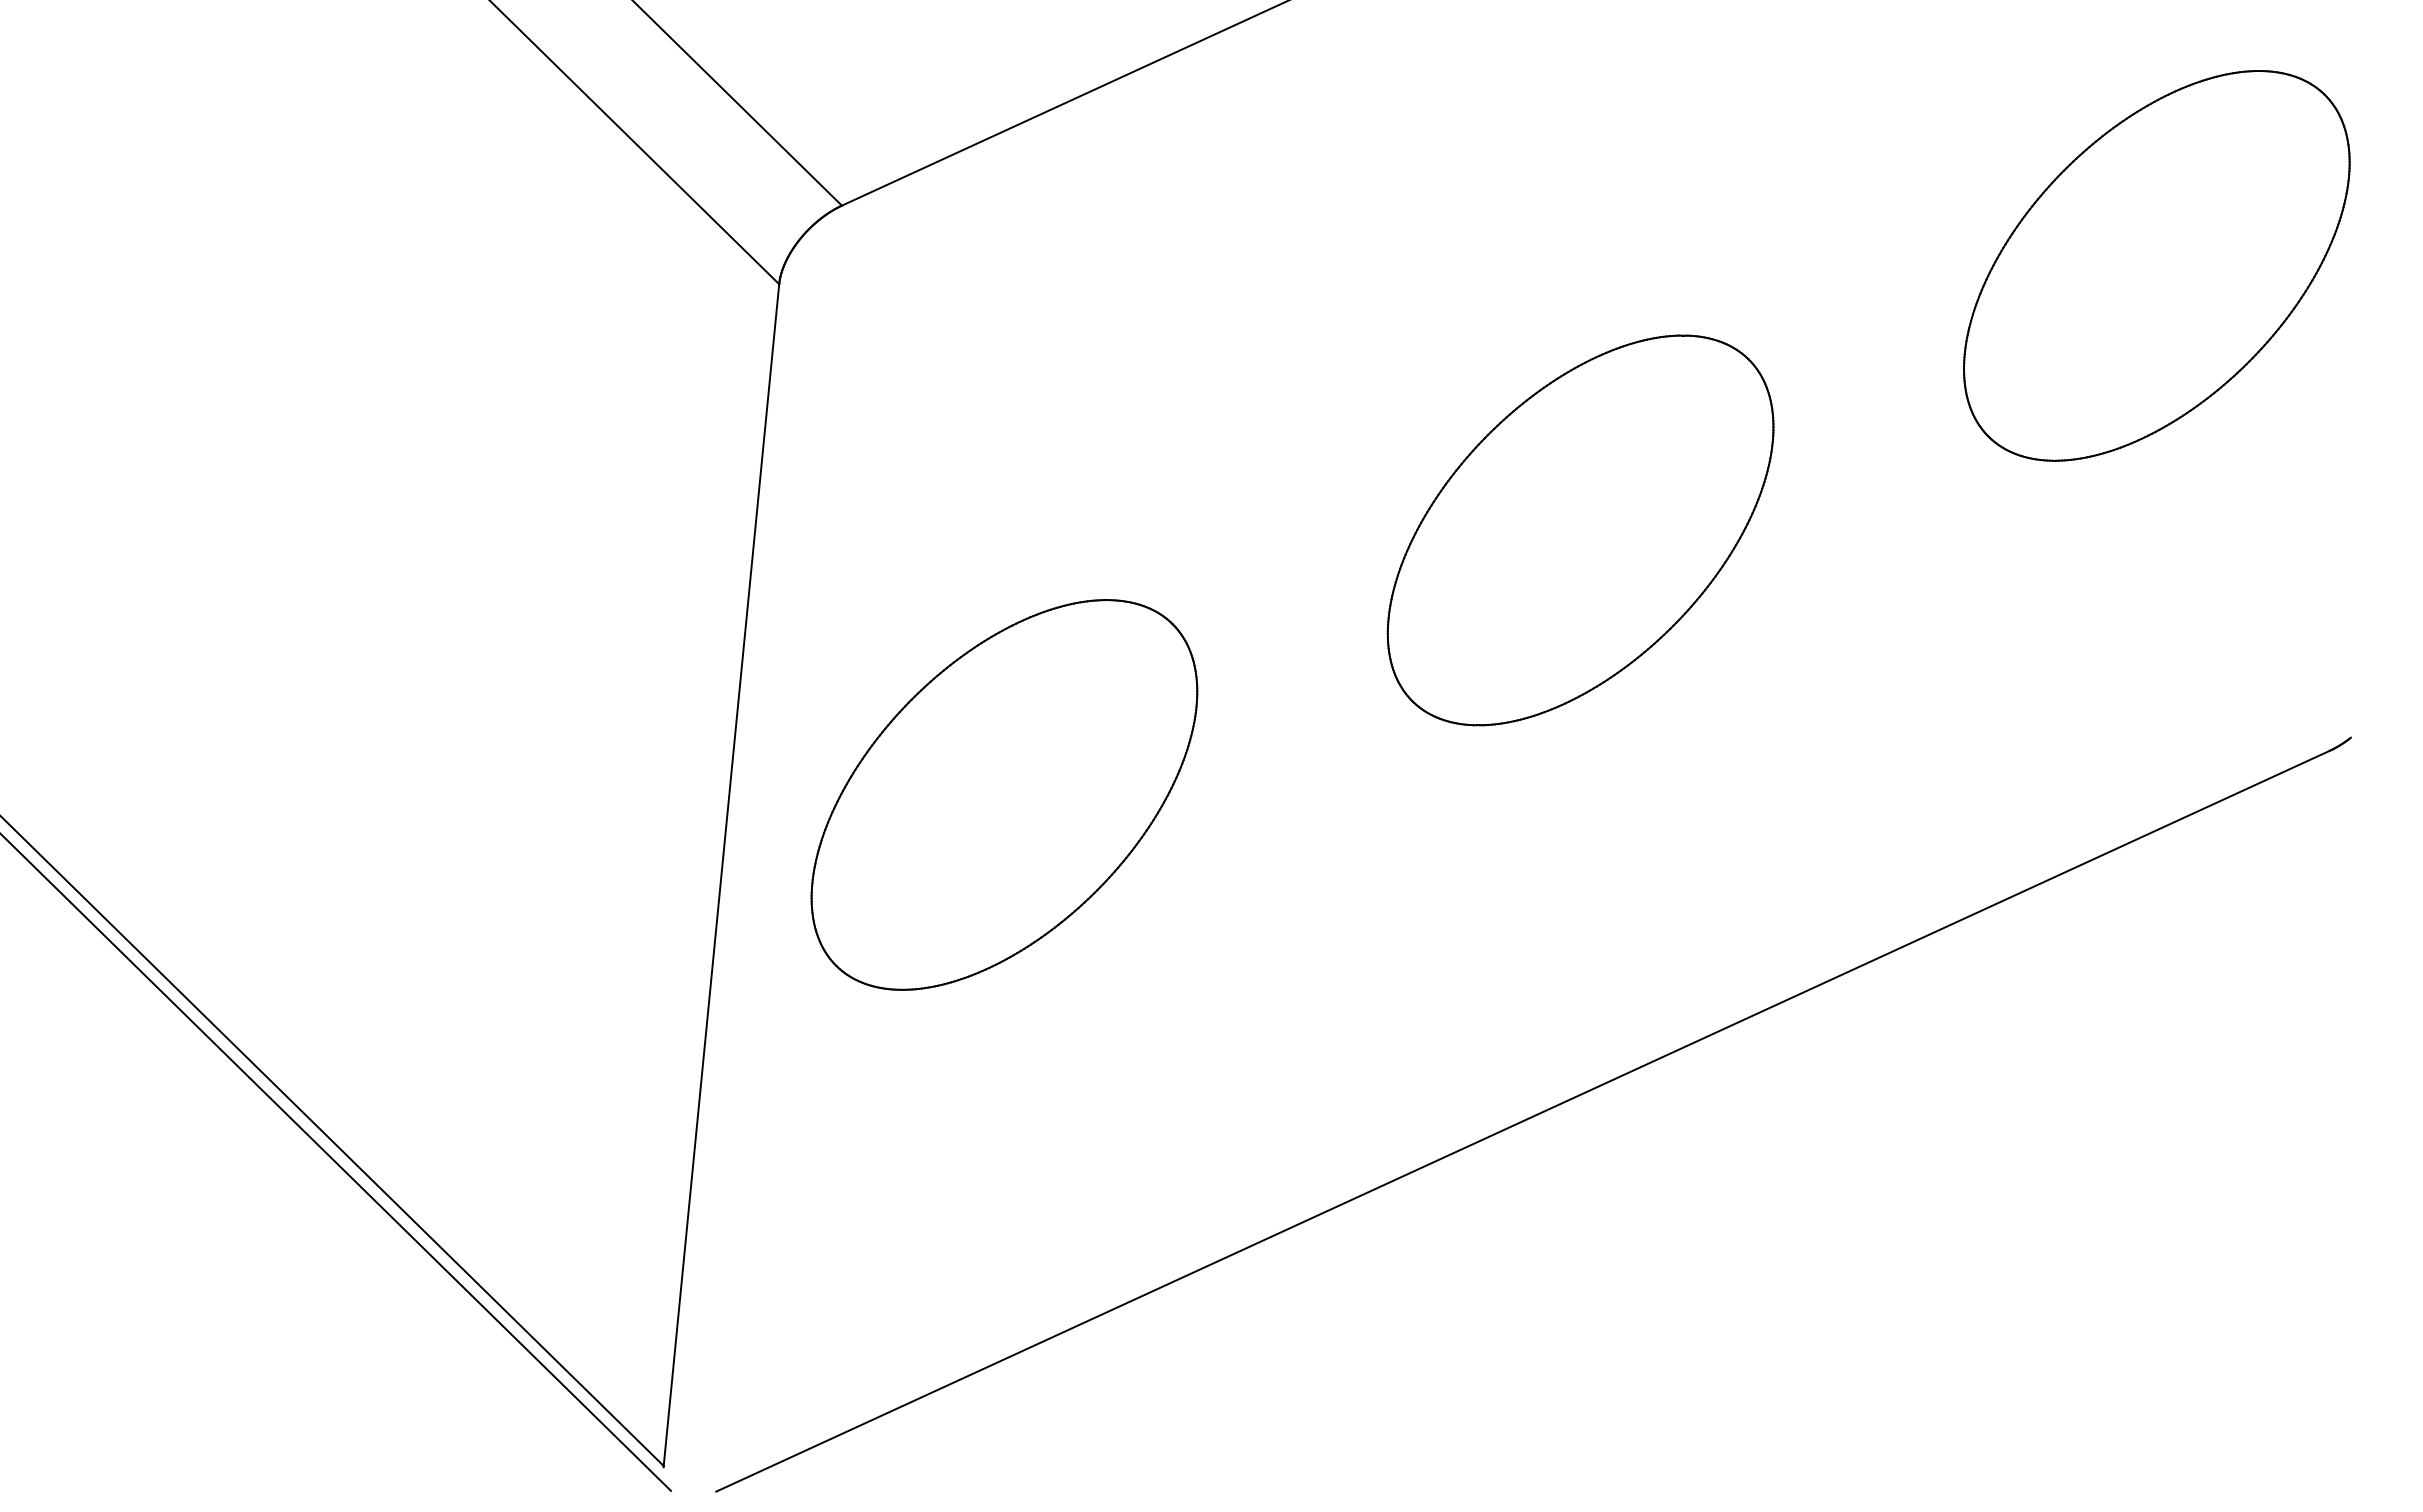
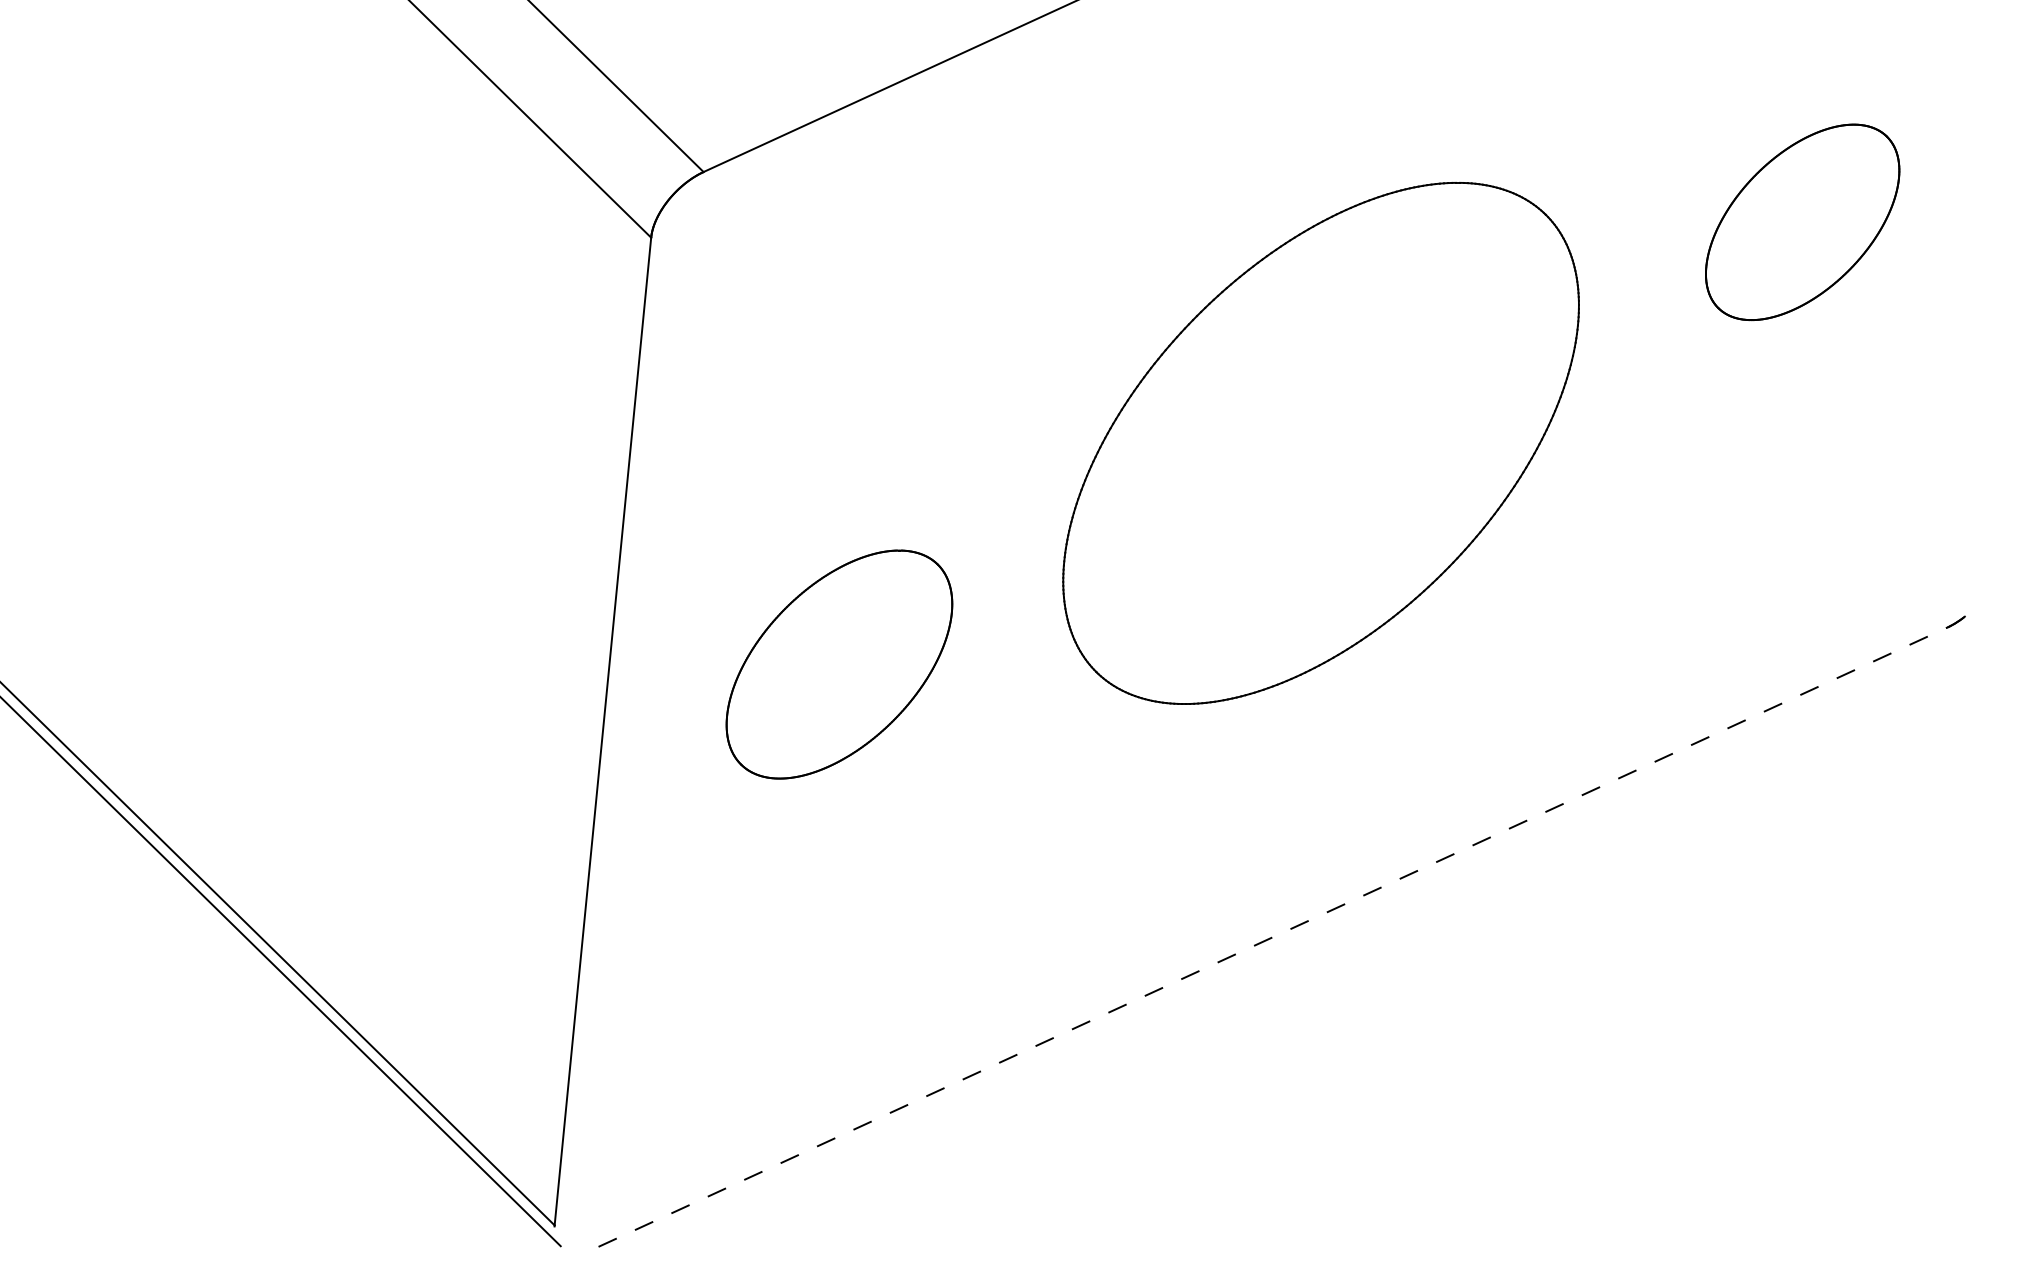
part: (2156, 265) -> (1802, 222), size x0.6
part: (1580, 530) -> (1320, 443), size x1.6
part: (1004, 794) -> (839, 664), size x0.7
line: (1522, 1121) -> (1272, 937), solid -> dashed

